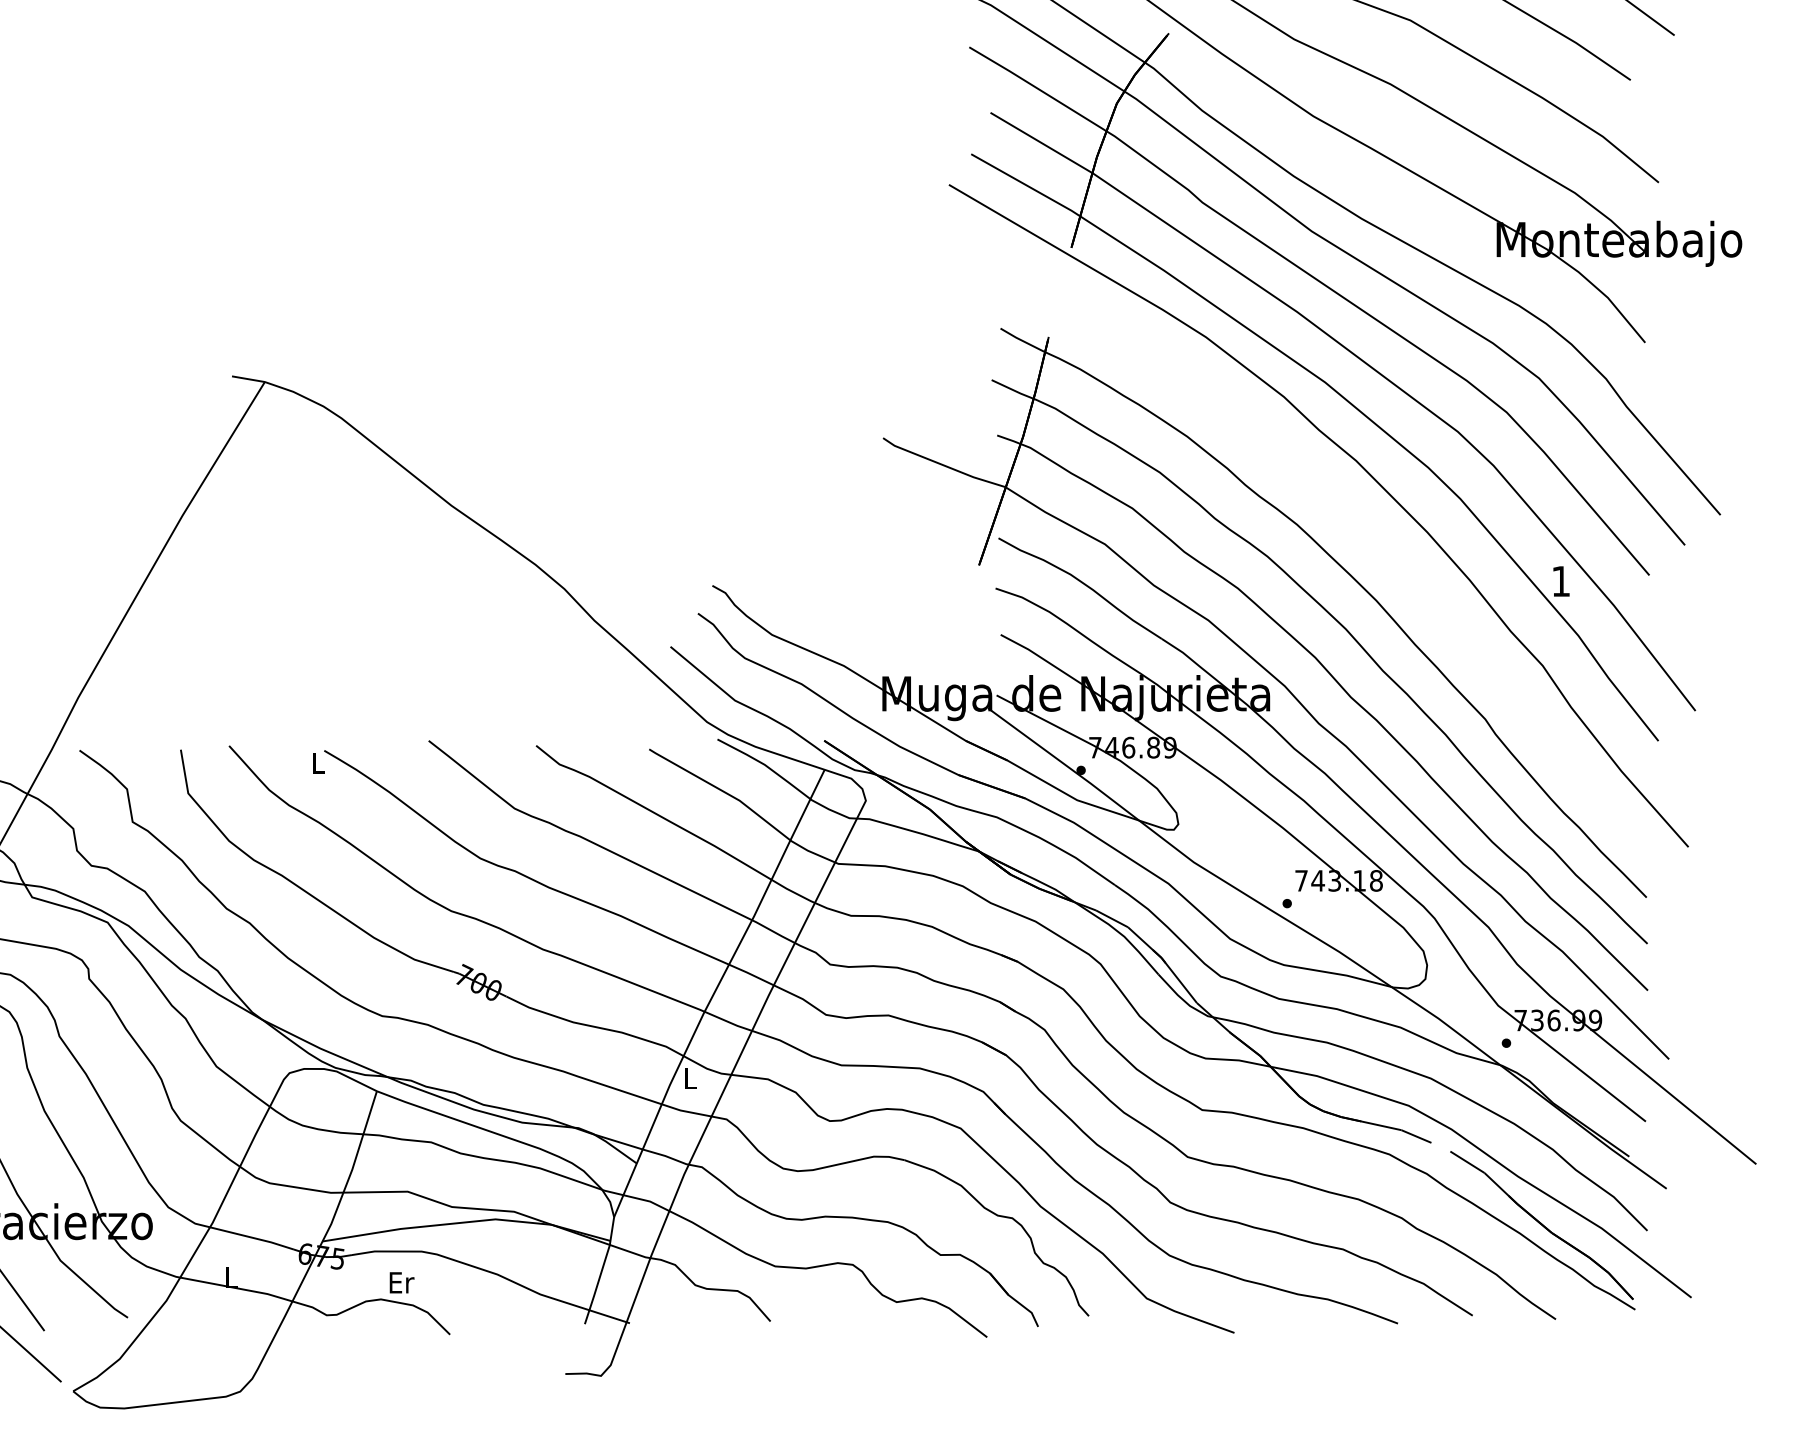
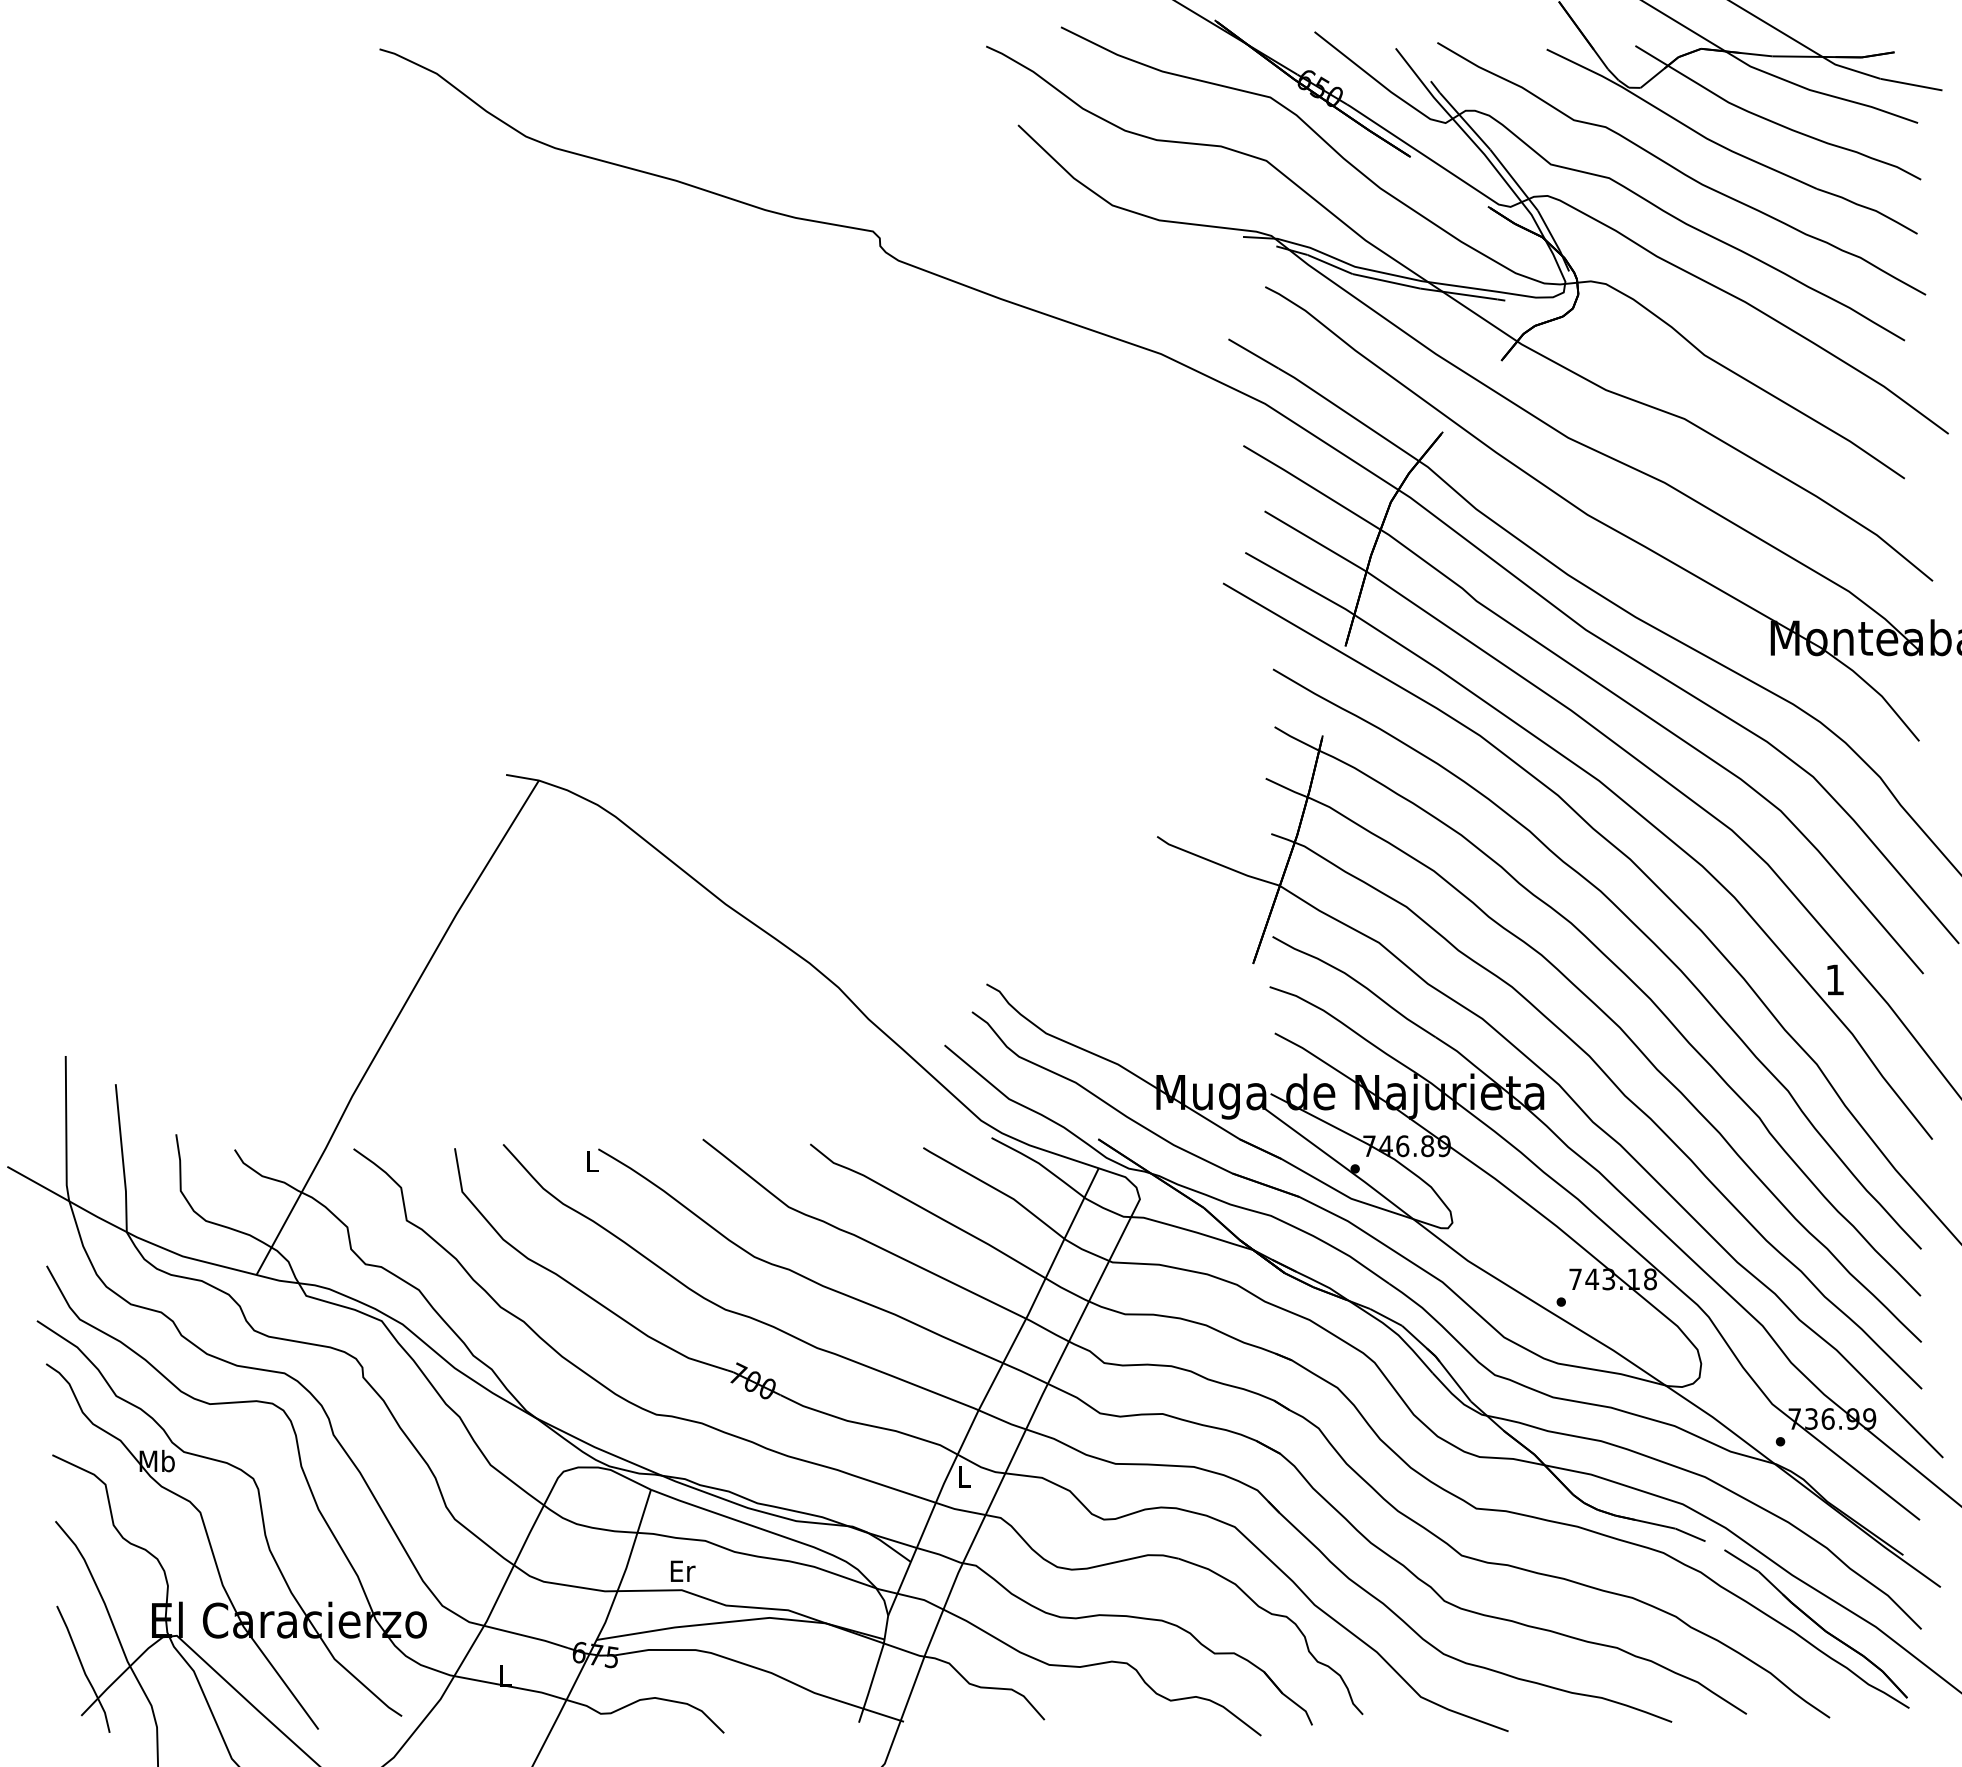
curve: (1358, 524) -> (1632, 923), added
text: (402, 1281) -> (683, 1570), moved

